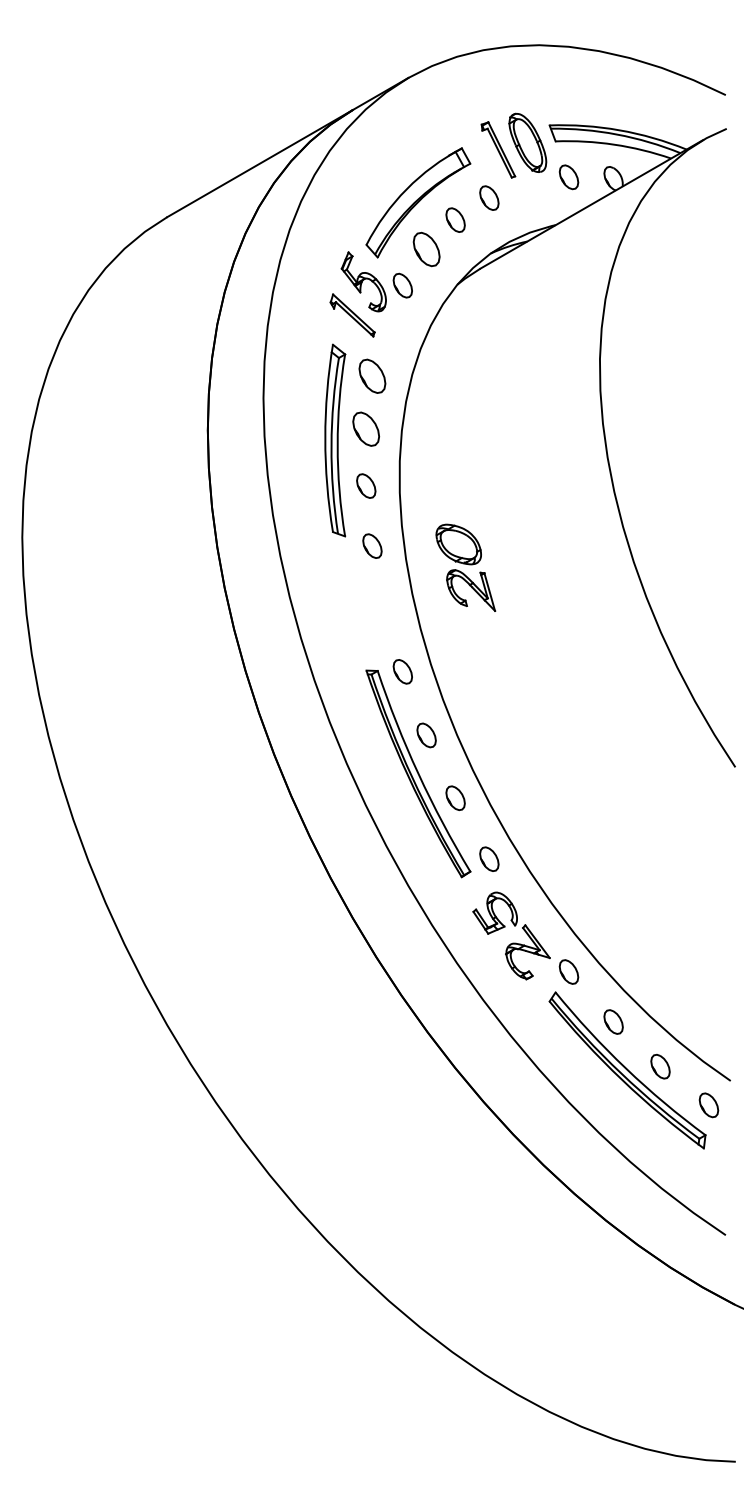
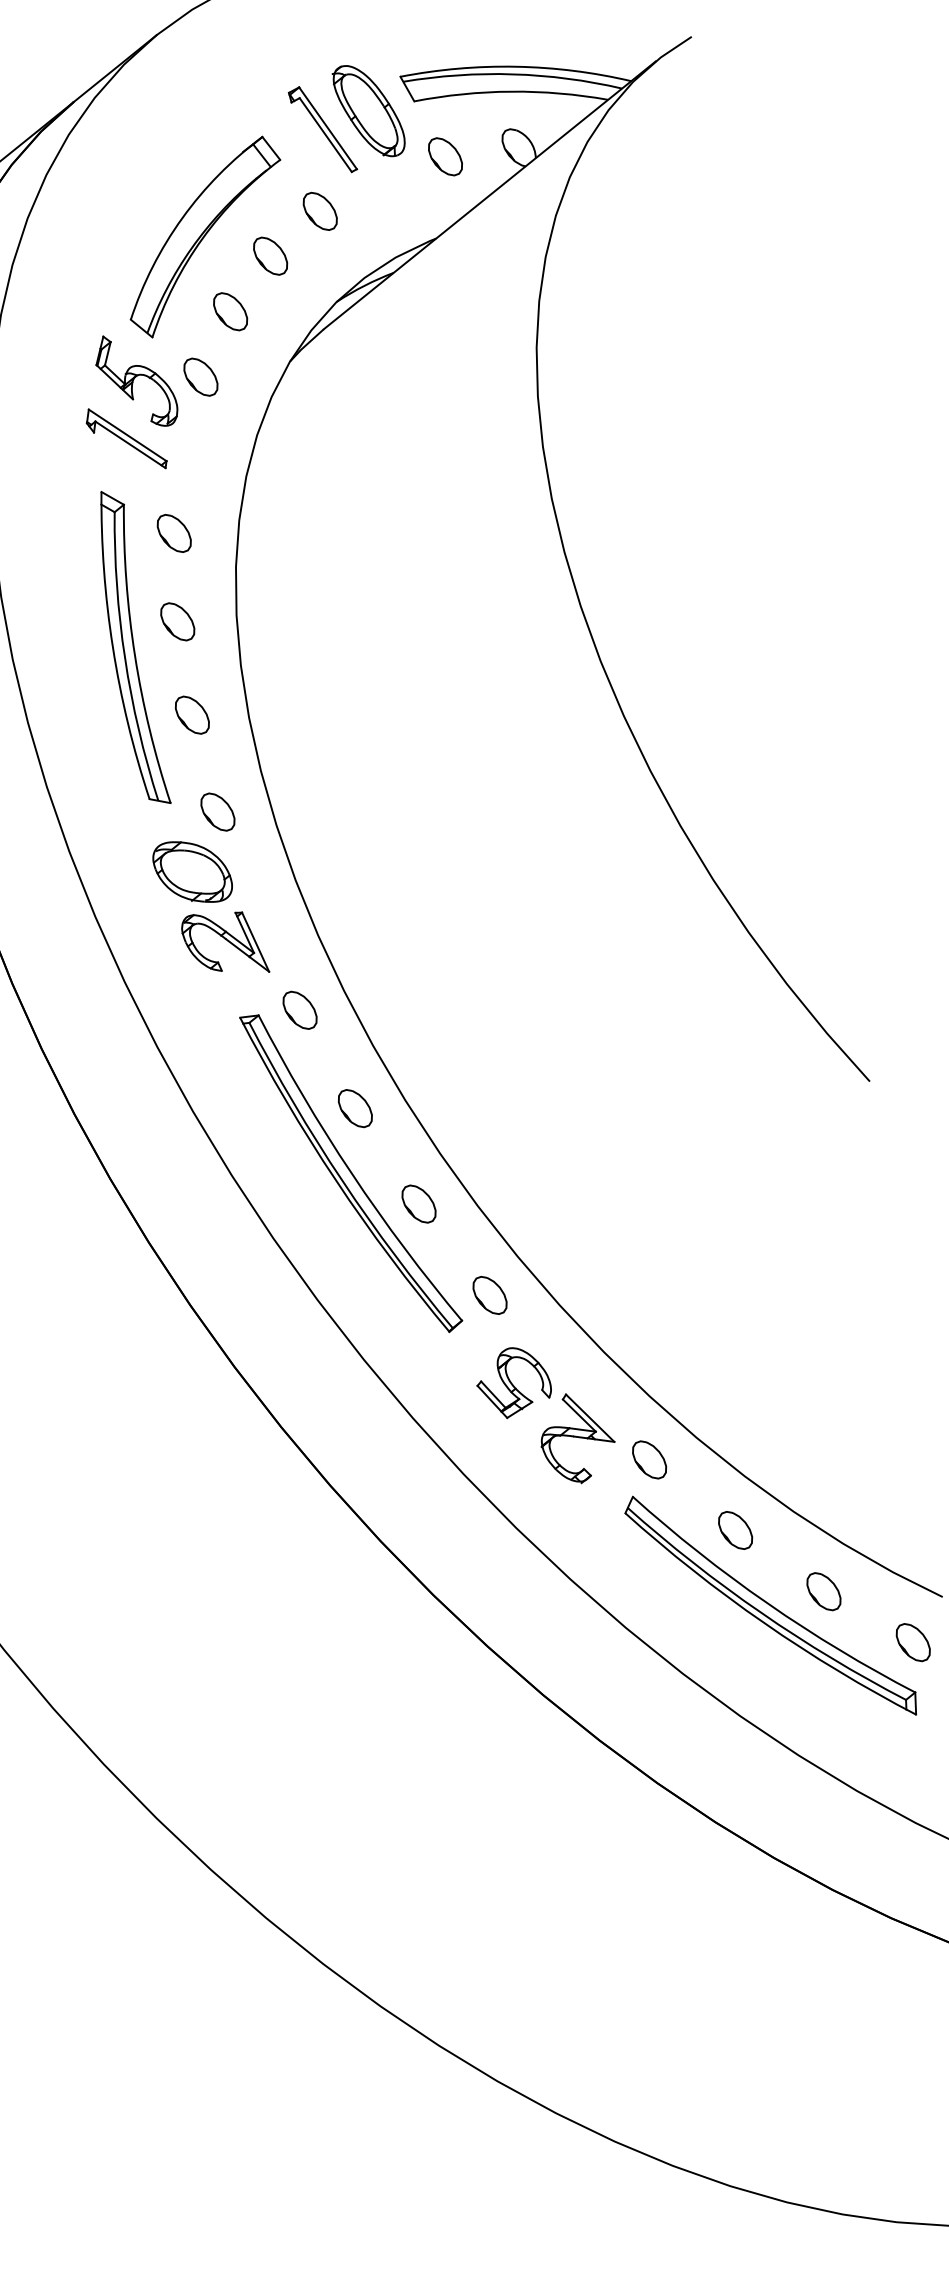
part: (426, 249) -> (230, 311), size x0.71
part: (372, 375) -> (174, 532), size x0.71
part: (366, 428) -> (177, 620), size x0.71
part: (465, 567) -> (209, 908), moved

